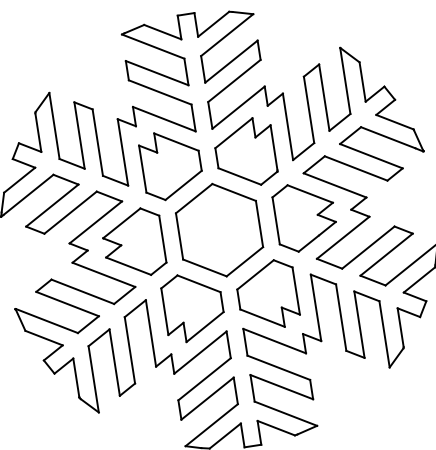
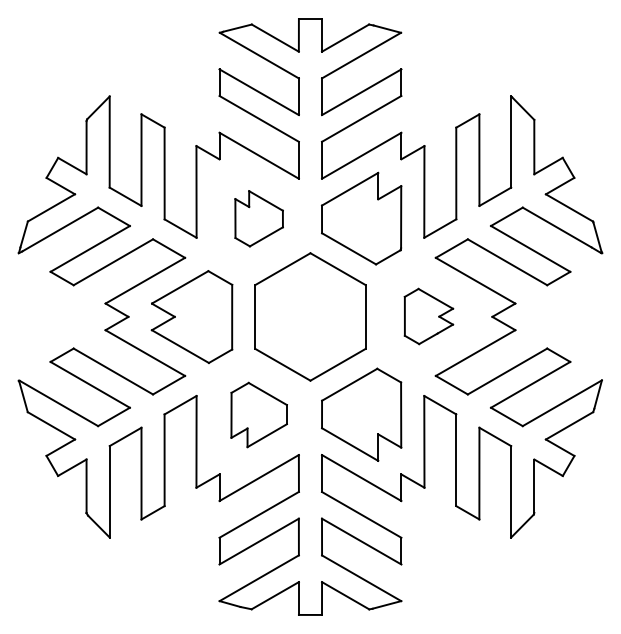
part: (170, 164) -> (258, 218), size x0.6
part: (304, 216) -> (428, 316), size x0.6
part: (192, 306) -> (258, 414), size x0.7

